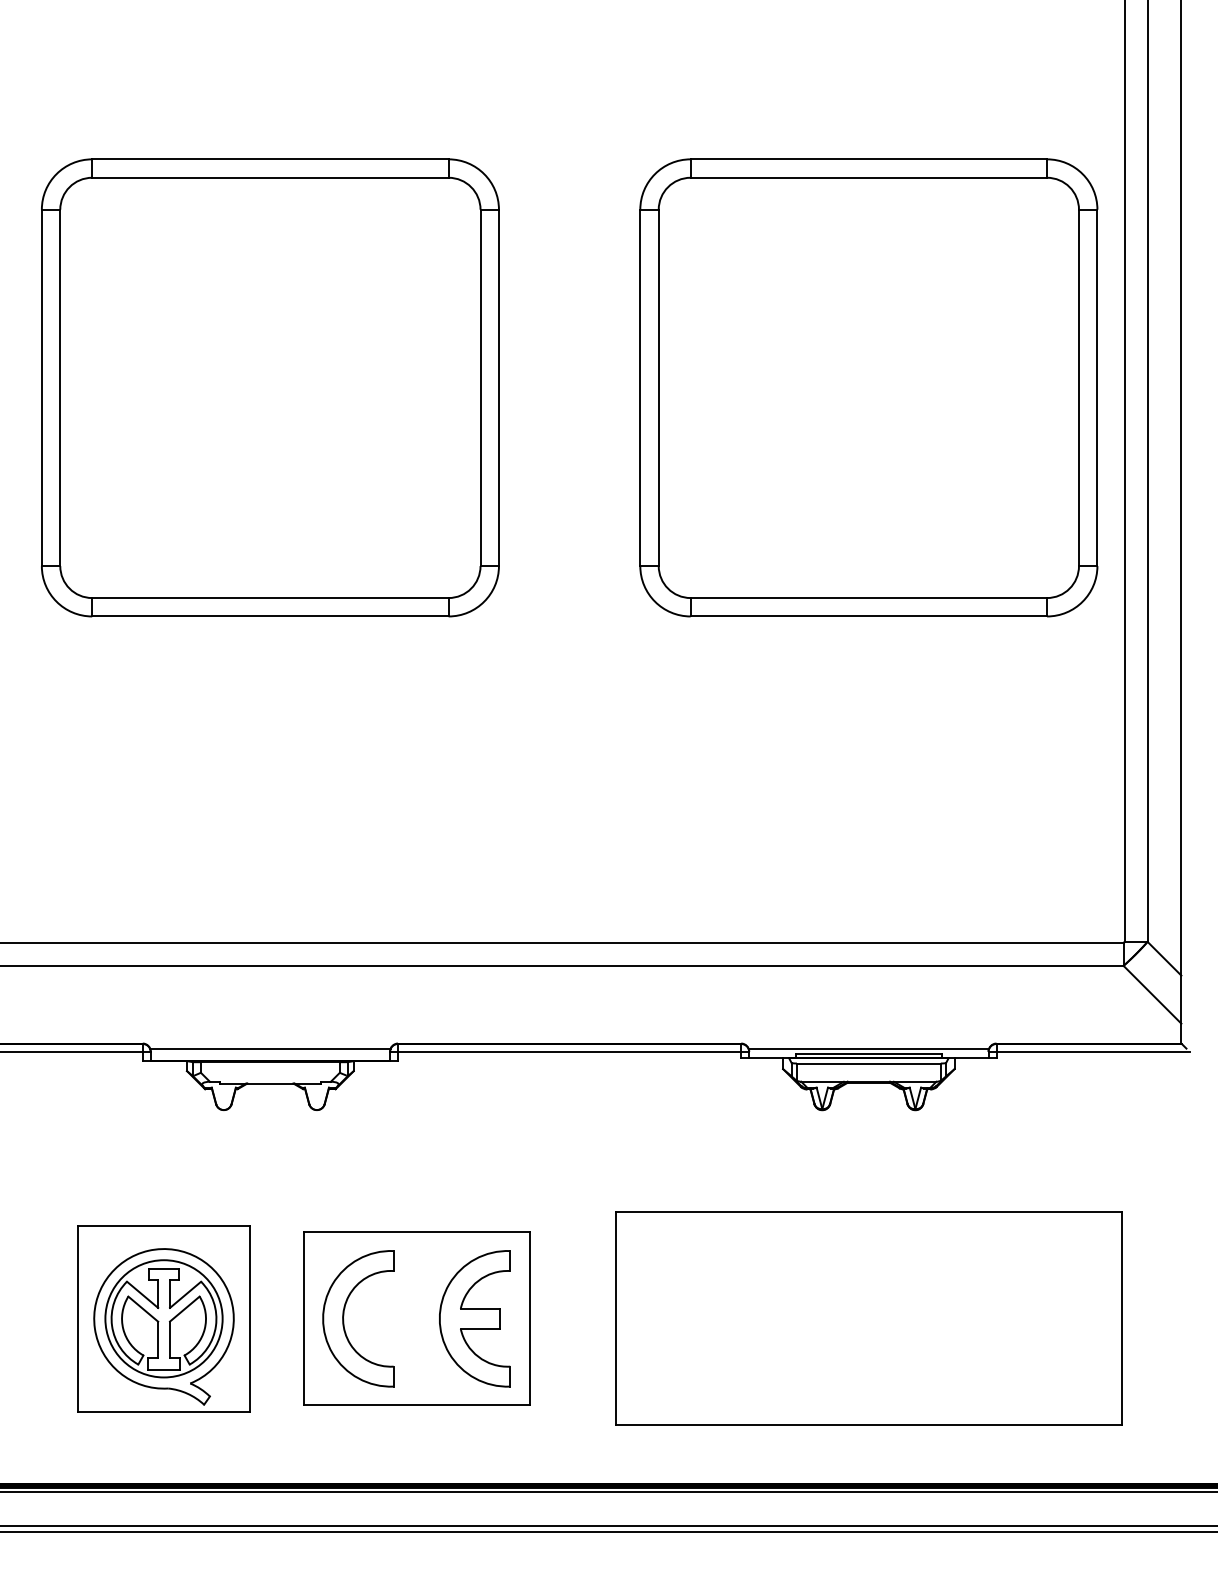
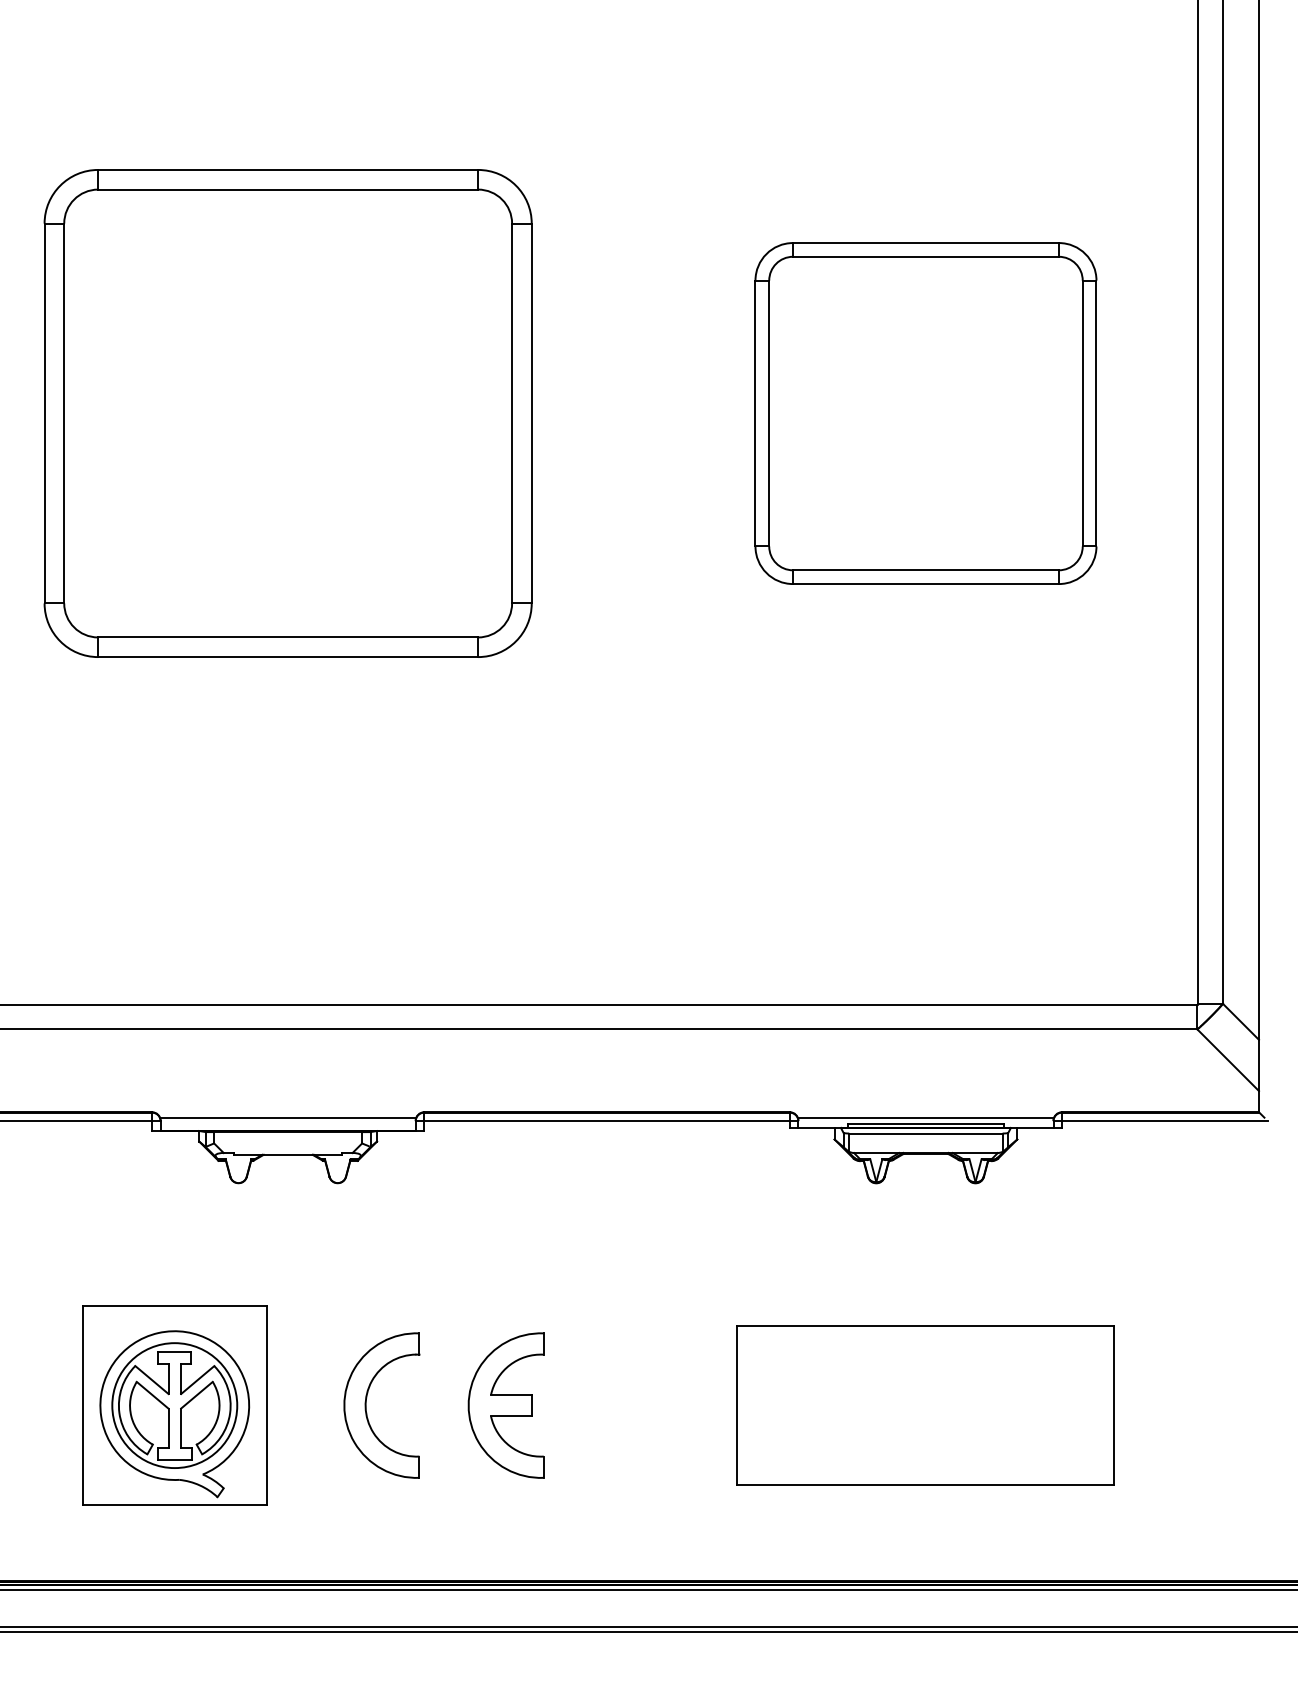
part: (868, 387) -> (925, 413), size x0.7
part: (416, 1318) -> (443, 1405), removed
part: (868, 1318) -> (925, 1405), size x0.7

